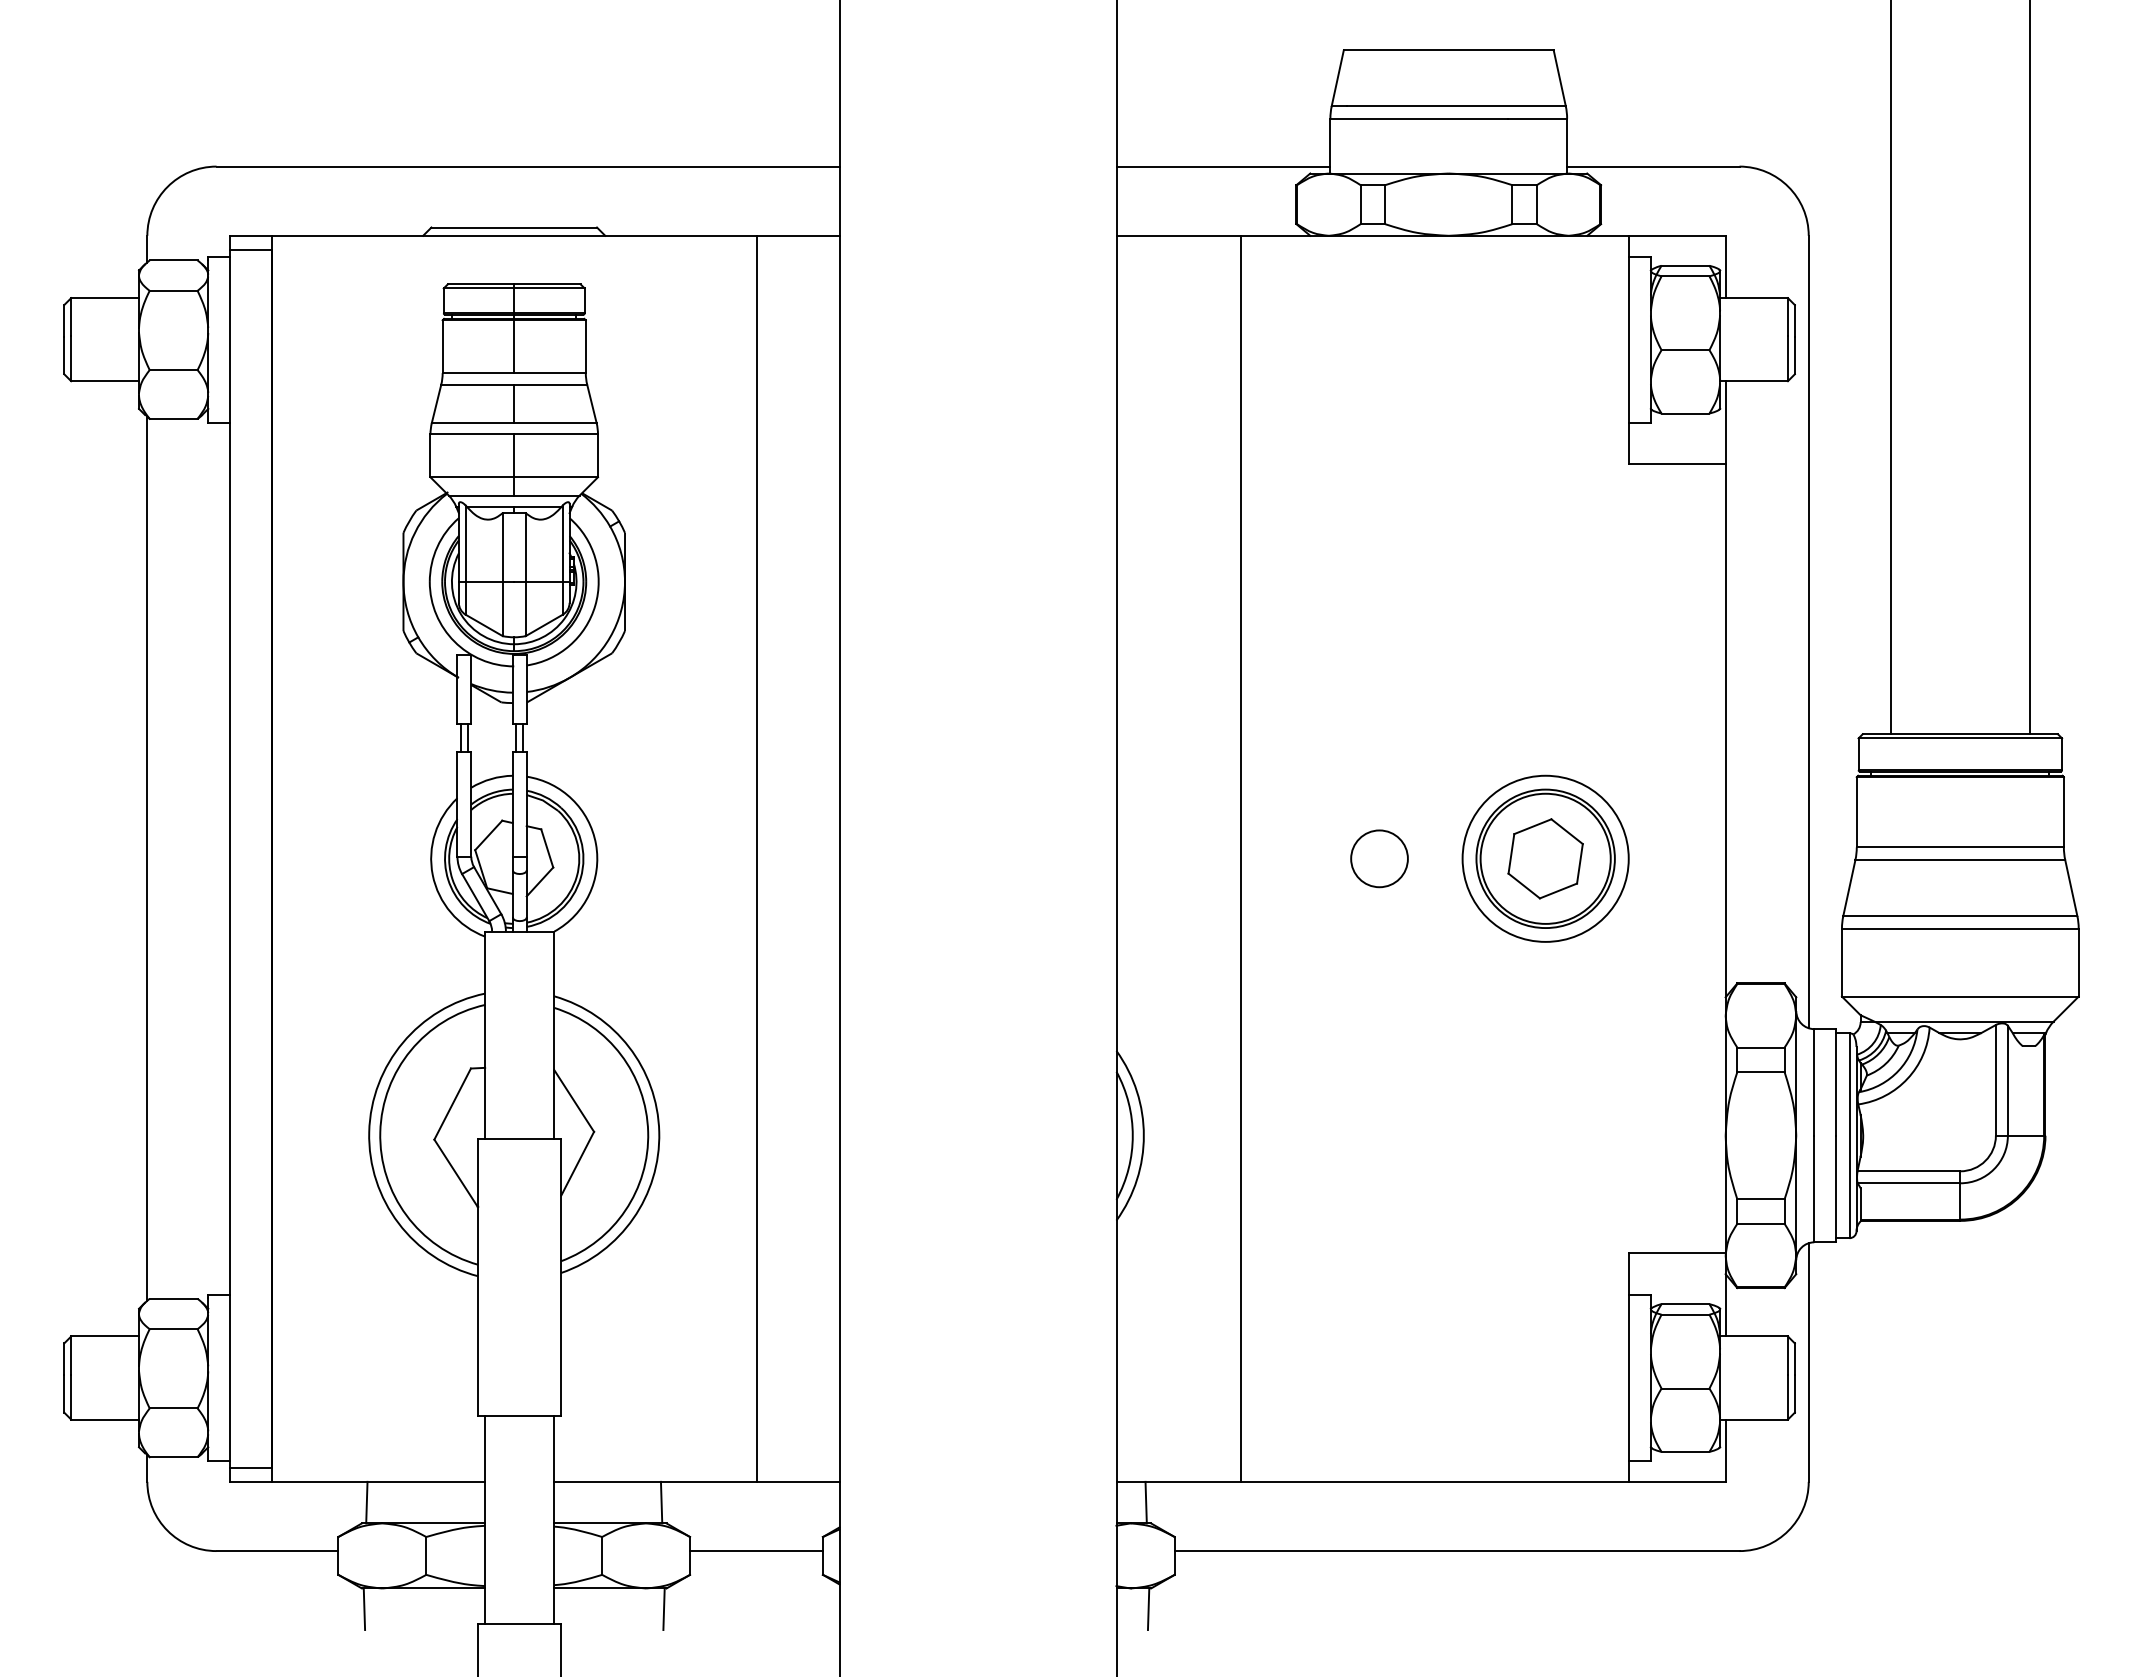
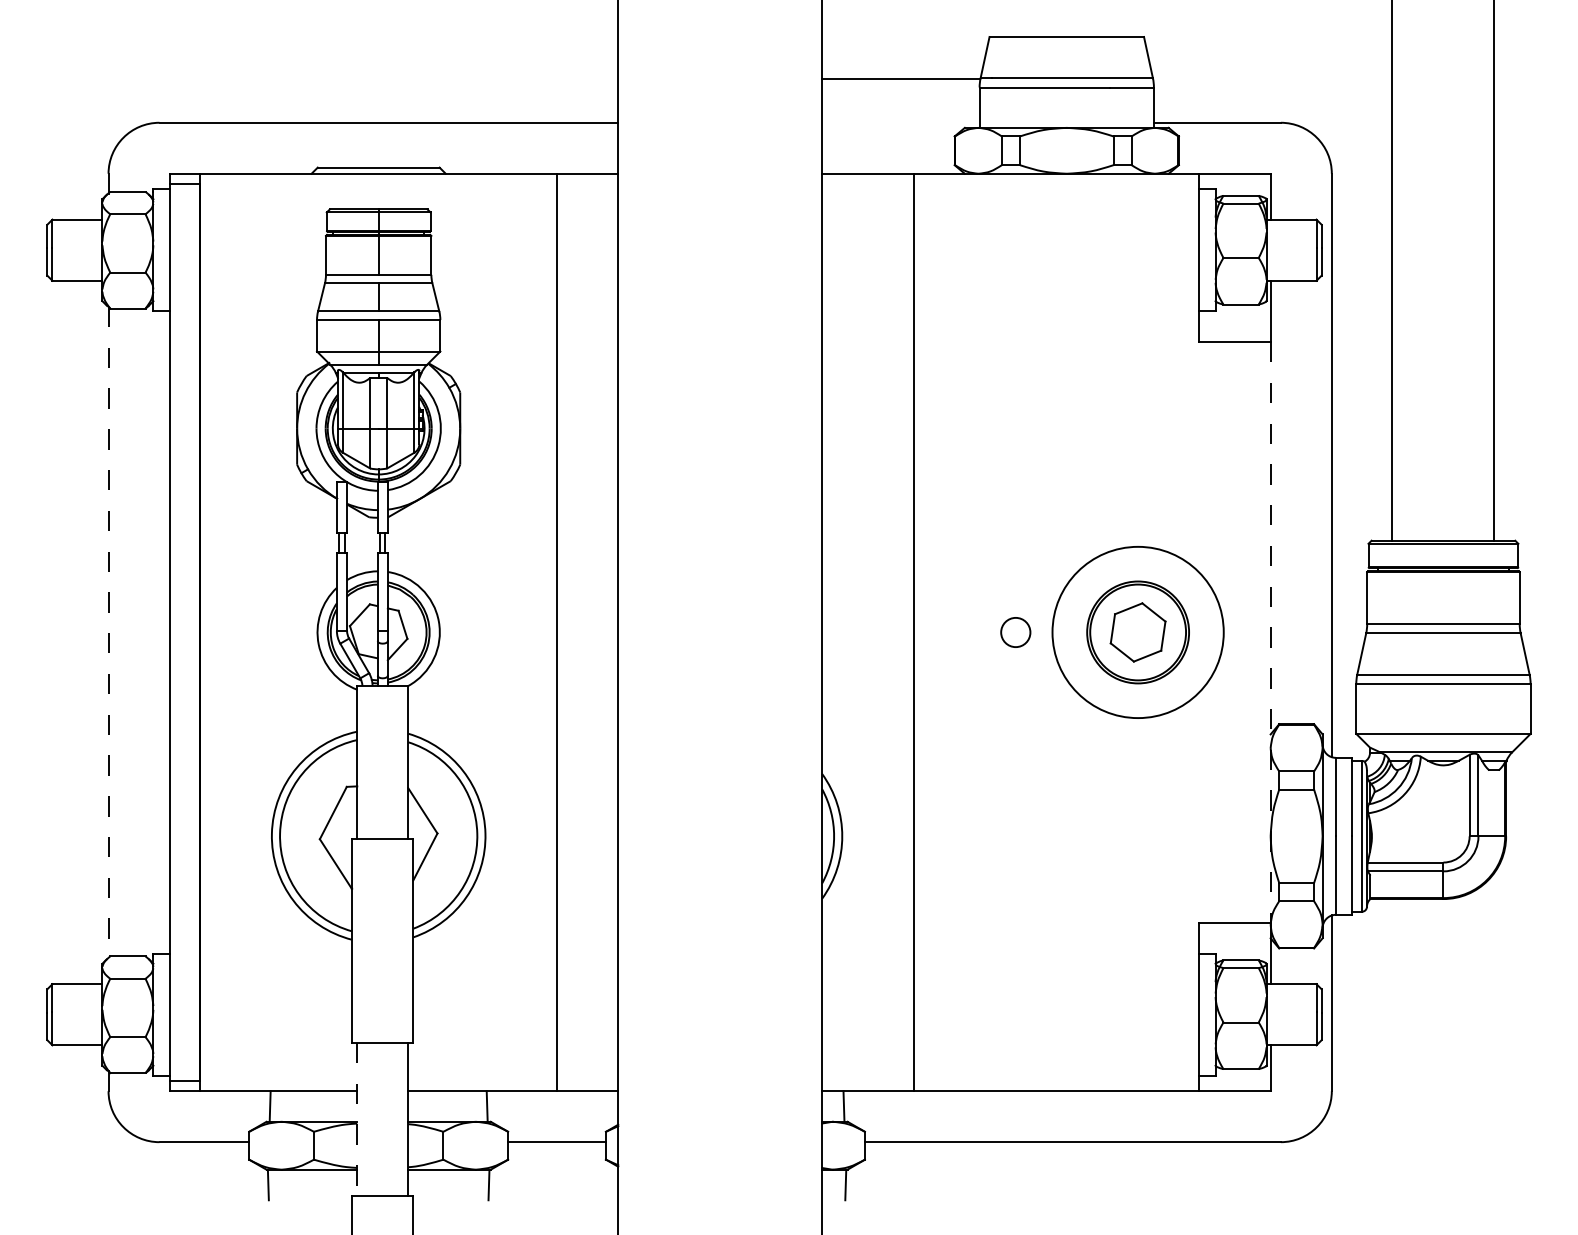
line: (1223, 166) -> (900, 78), moved
circle: (1379, 858) -> (1015, 632), size x0.7
circle: (1545, 858) -> (1138, 632), size x1.4
line: (1725, 858) -> (1270, 632), solid -> dashed
line: (147, 859) -> (108, 632), solid -> dashed
line: (485, 1519) -> (357, 1118), solid -> dashed

